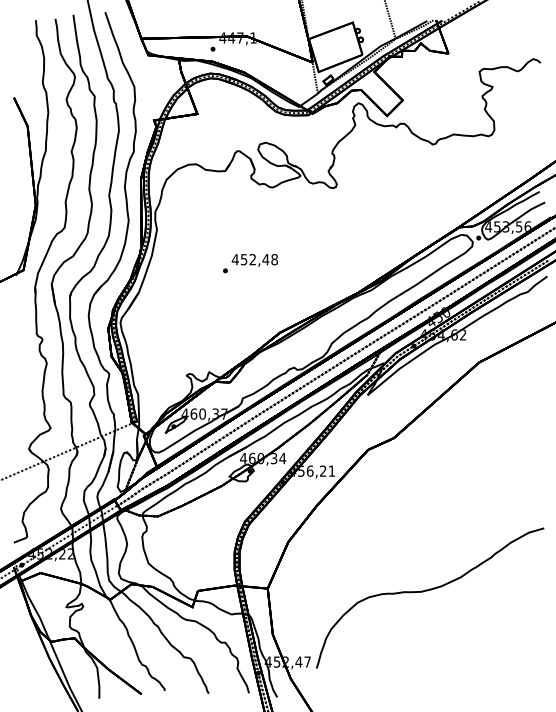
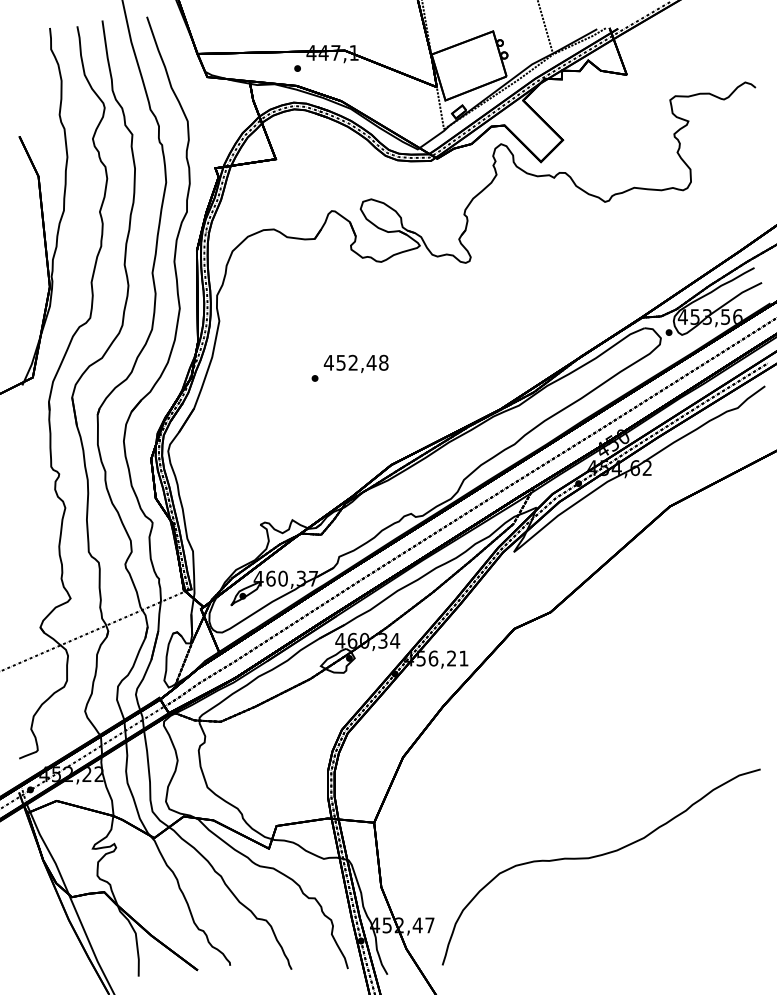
curve: (426, 591) -> (596, 857), moved

